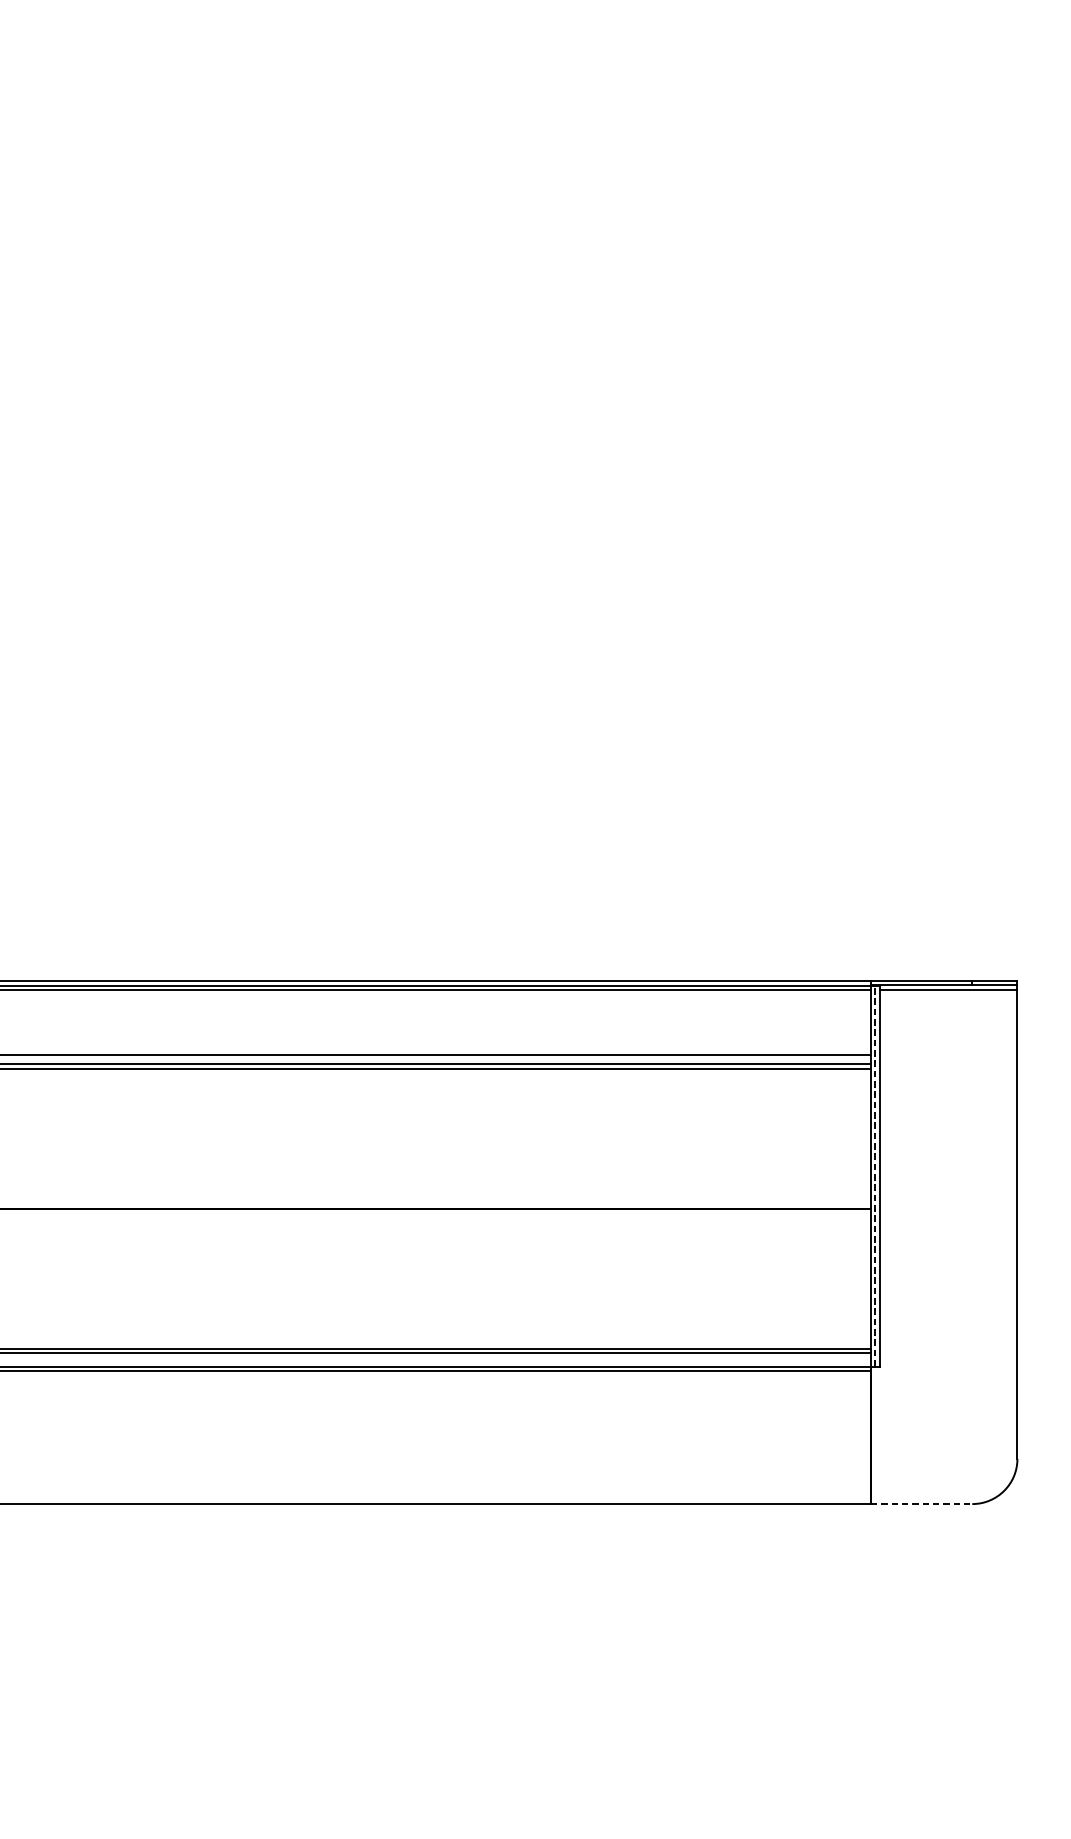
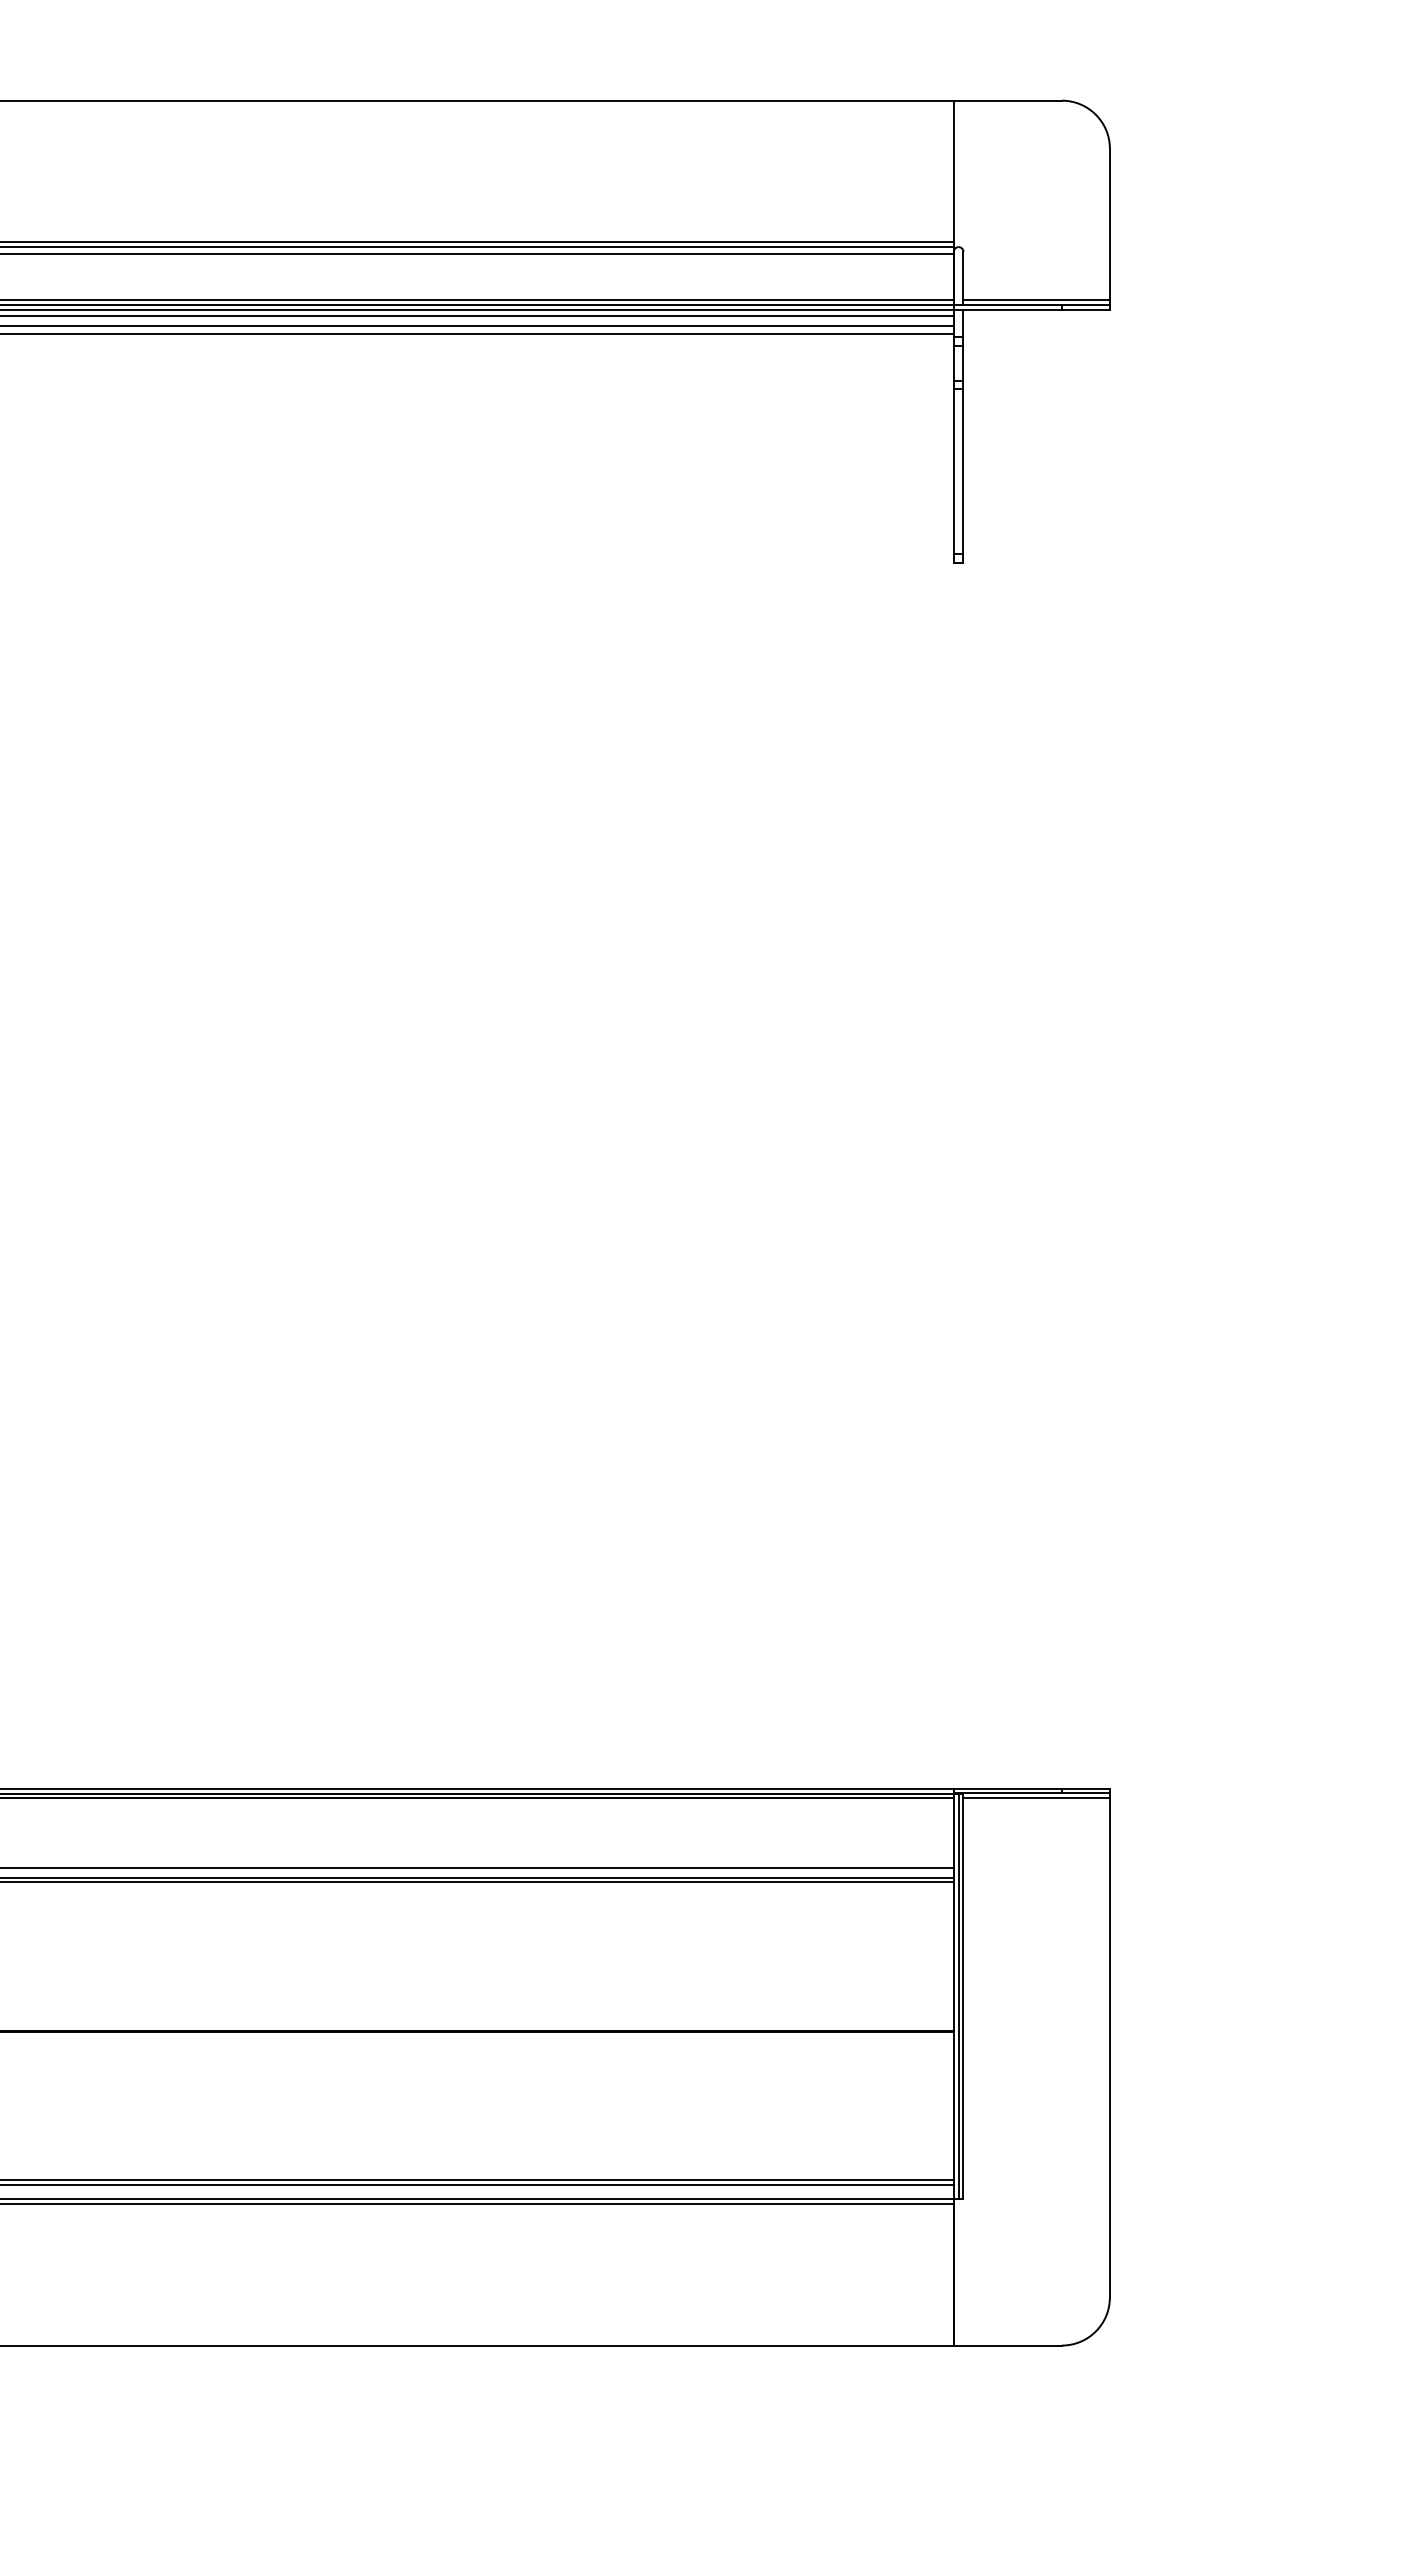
line: (875, 1176) -> (958, 1996), dashed -> solid
line: (922, 1504) -> (1008, 2345), dashed -> solid

